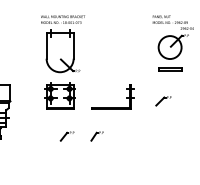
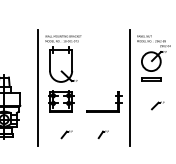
line: (31, 80) -> (37, 88), added
line: (143, 80) -> (129, 88), added
part: (163, 100) -> (157, 105), moved
part: (95, 136) -> (102, 134), moved

